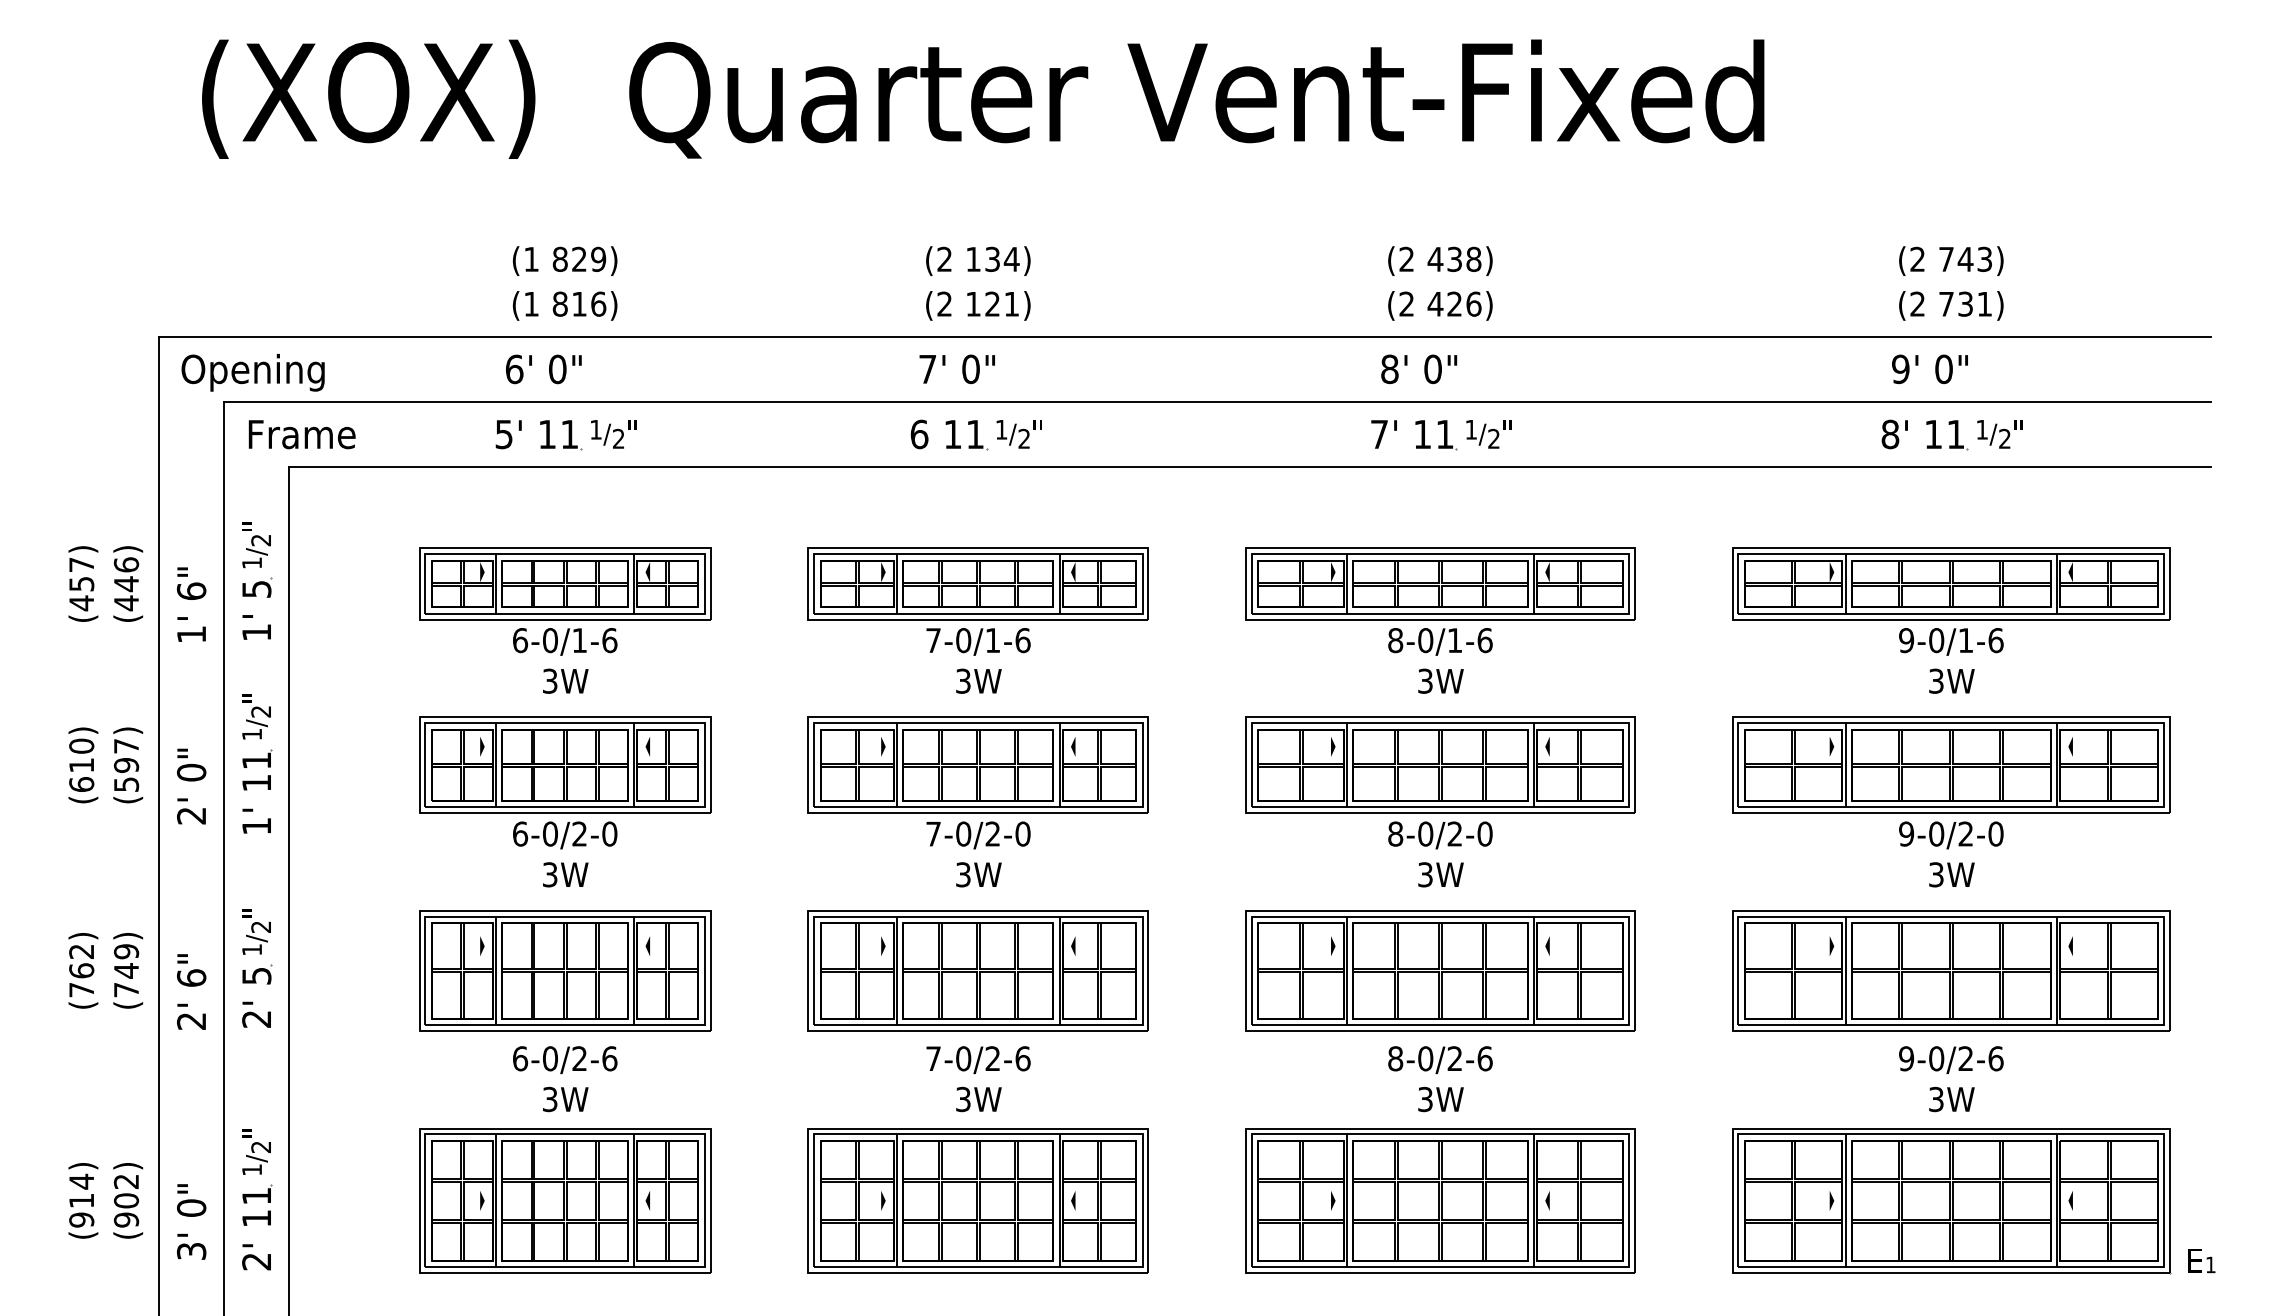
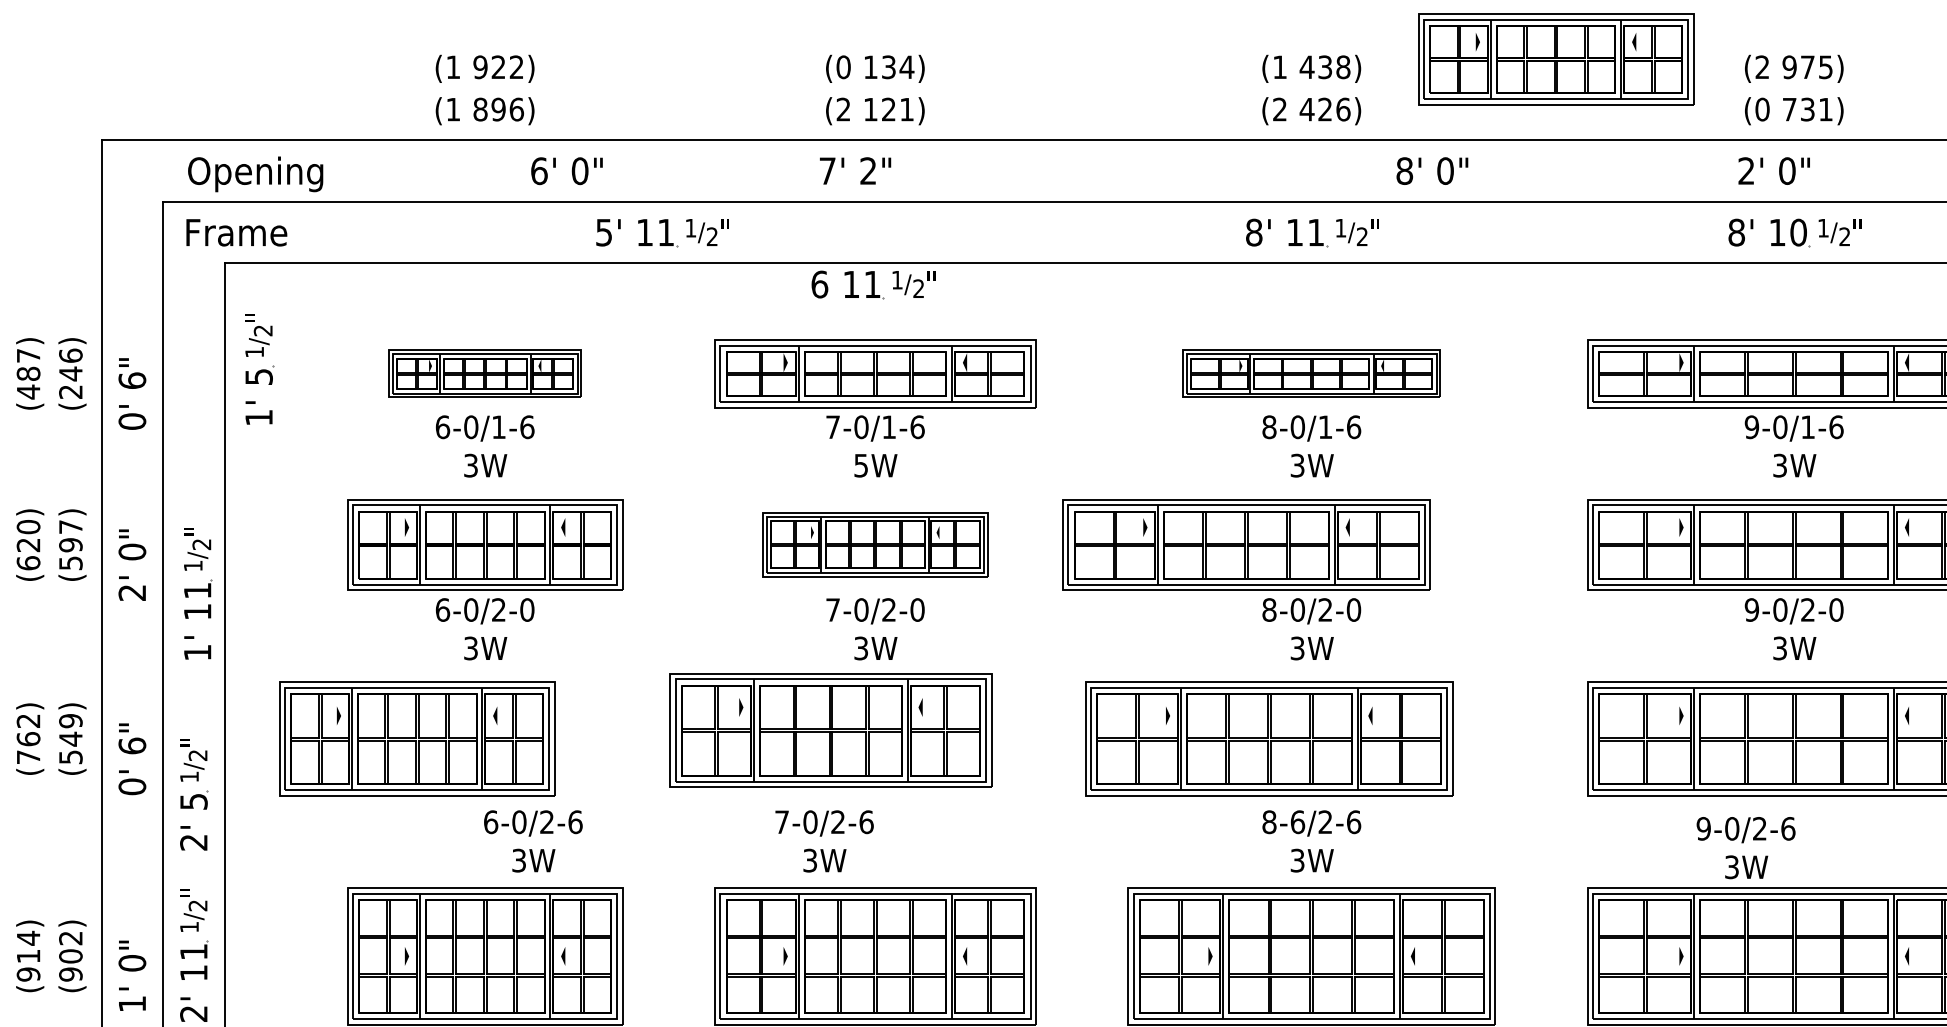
part: (1699, 250) -> (1556, 58), added
text: (944, 258) -> (843, 66), (2 -> (0
text: (1406, 258) -> (1279, 66), (2 -> (1
text: (1965, 258) -> (1807, 66), 743) -> 975)
text: (579, 259) -> (498, 67), 829) -> 922)
text: (578, 303) -> (497, 108), 816) -> 896)
text: (1917, 303) -> (1762, 108), (2 -> (0
text: (543, 369) -> (566, 171), moved
text: (970, 369) -> (867, 171), 0" -> 2"
text: (1419, 369) -> (1432, 171), moved
text: (1900, 369) -> (1746, 171), 9' -> 2'
text: (252, 372) -> (255, 174), moved
part: (975, 434) -> (872, 284), moved
text: (1379, 434) -> (1254, 232), 7' -> 8'
text: (1955, 434) -> (1798, 232), 11 -> 10
part: (565, 435) -> (662, 233), moved
part: (257, 580) -> (259, 368), moved
text: (81, 583) -> (28, 373), (457) -> (487)
part: (565, 583) -> (485, 373), size x0.7
part: (1440, 583) -> (1311, 373), size x0.7
text: (125, 603) -> (69, 392), (446) -> (246)
text: (191, 634) -> (132, 421), 1' -> 0'
text: (963, 680) -> (861, 464), 3W -> 5W
part: (257, 763) -> (198, 593), moved
part: (977, 764) -> (874, 544), size x0.7
part: (1440, 764) -> (1246, 544), moved
text: (81, 765) -> (28, 545), (610) -> (620)
part: (257, 968) -> (194, 794), moved
part: (565, 970) -> (417, 738), moved
part: (977, 970) -> (830, 730), moved
part: (1440, 970) -> (1269, 738), moved
text: (126, 990) -> (70, 757), (749) -> (549)
text: (191, 1021) -> (132, 787), 2' -> 0'
text: (1425, 1058) -> (1297, 821), 8-0/2-6 -> 8-6/2-6
text: (565, 1079) -> (533, 841), moved
text: (978, 1079) -> (824, 841), moved
text: (1951, 1079) -> (1746, 848), moved
text: (191, 1251) -> (132, 1004), 3' -> 1'

